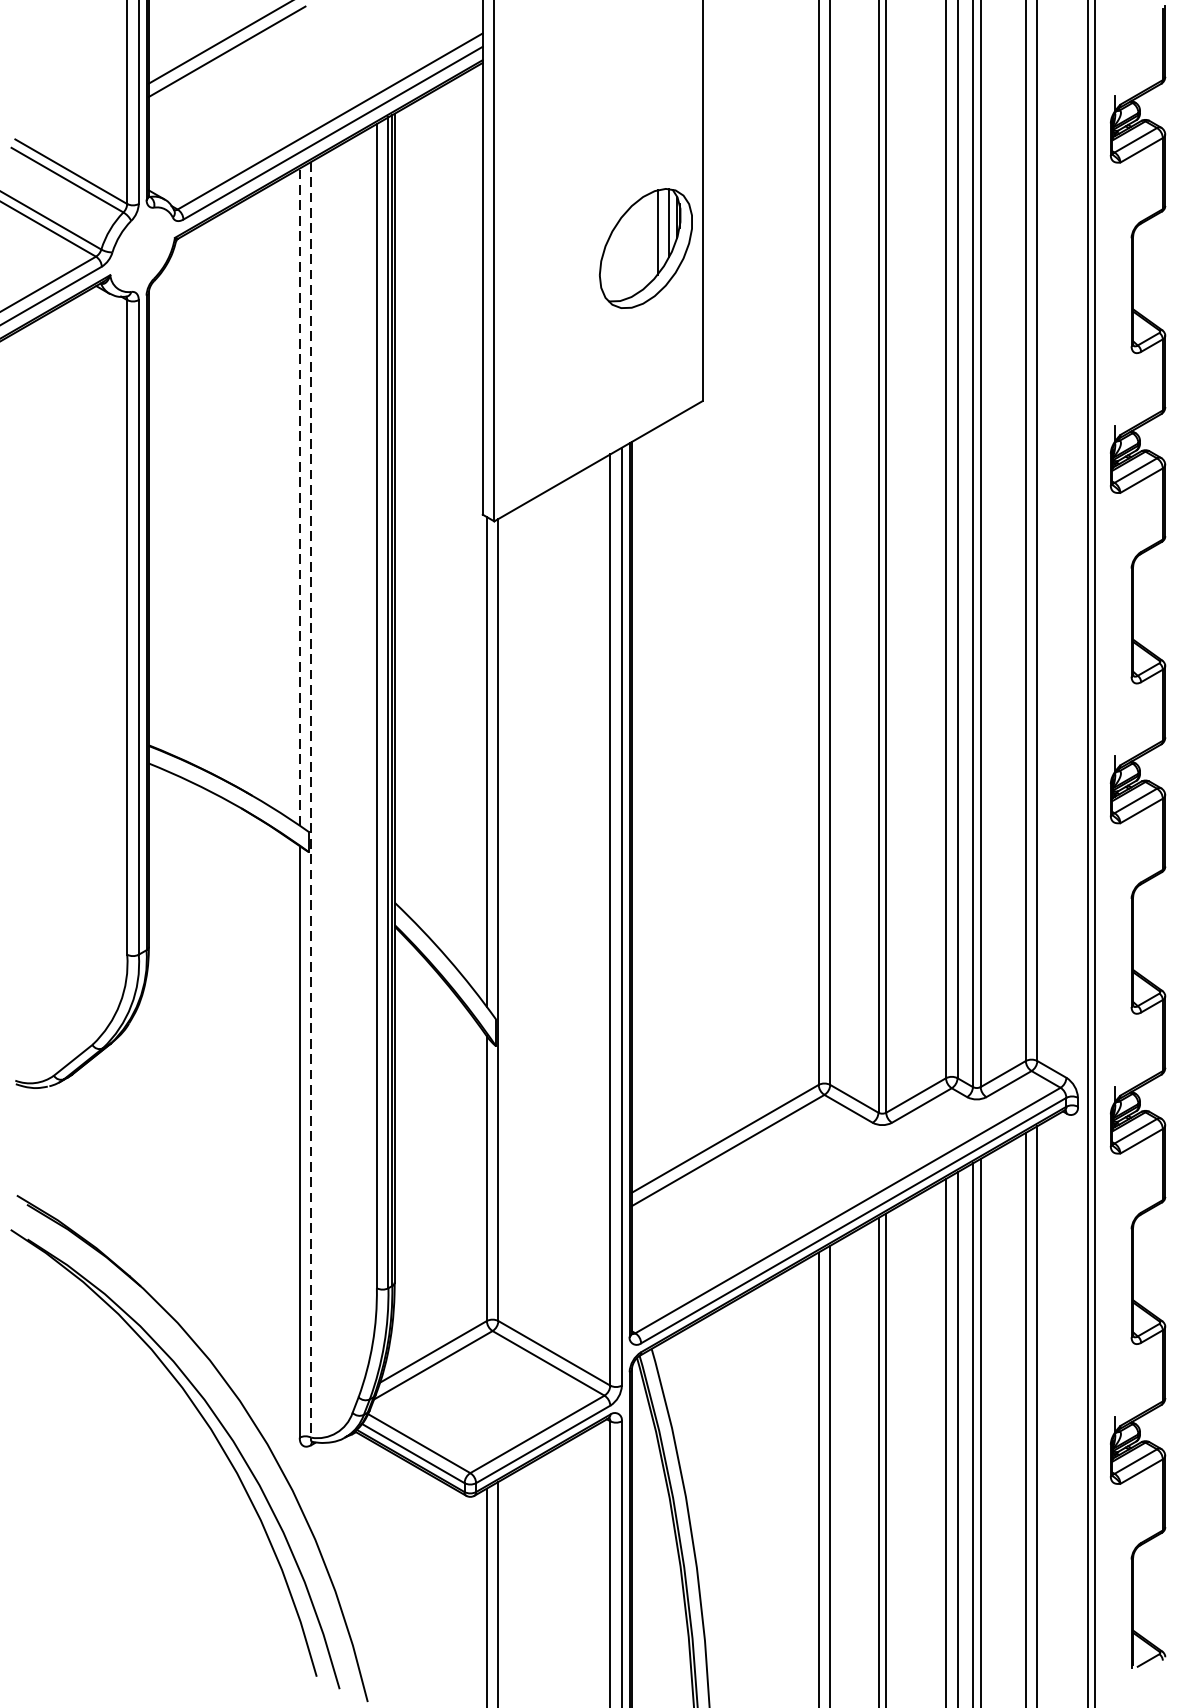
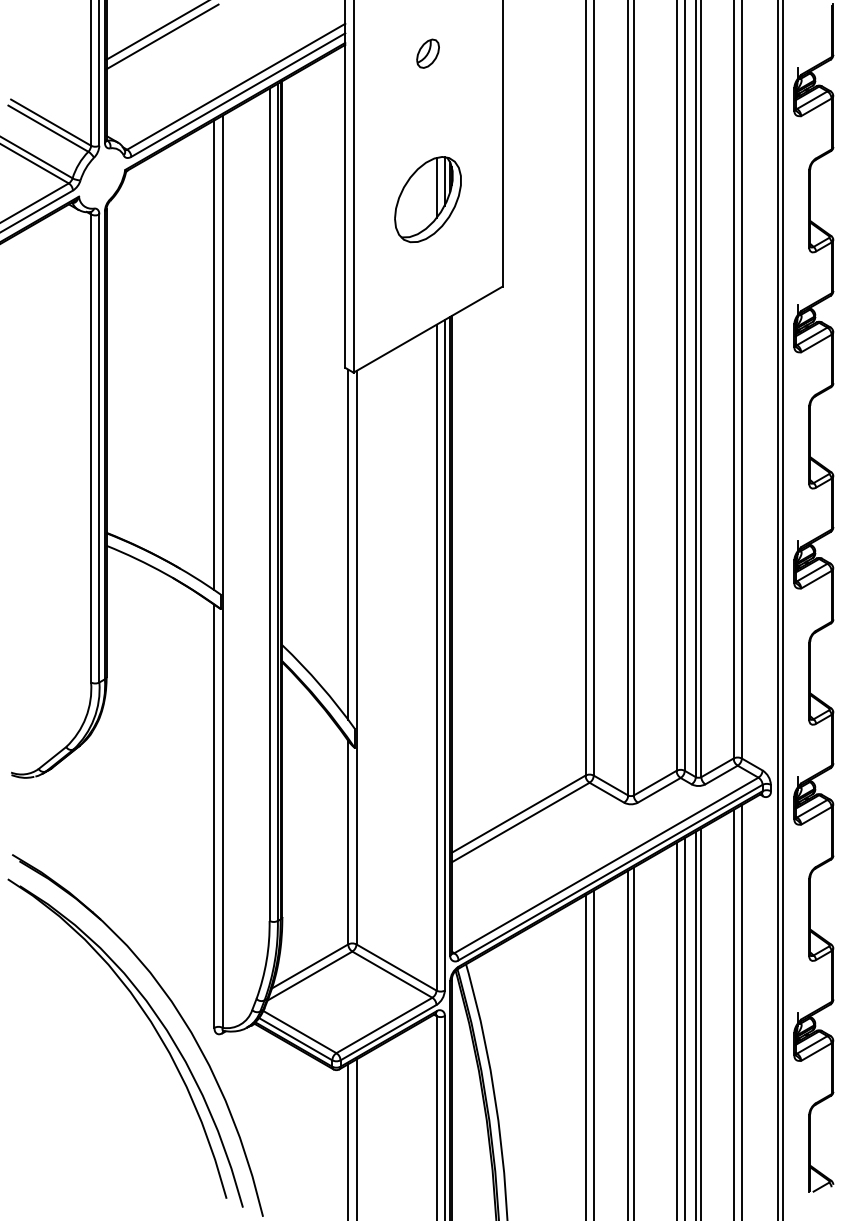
part: (597, 74) -> (427, 53), added
part: (645, 248) -> (427, 199), moved
line: (299, 497) -> (214, 355), dashed -> solid
line: (310, 800) -> (222, 572), dashed -> solid

